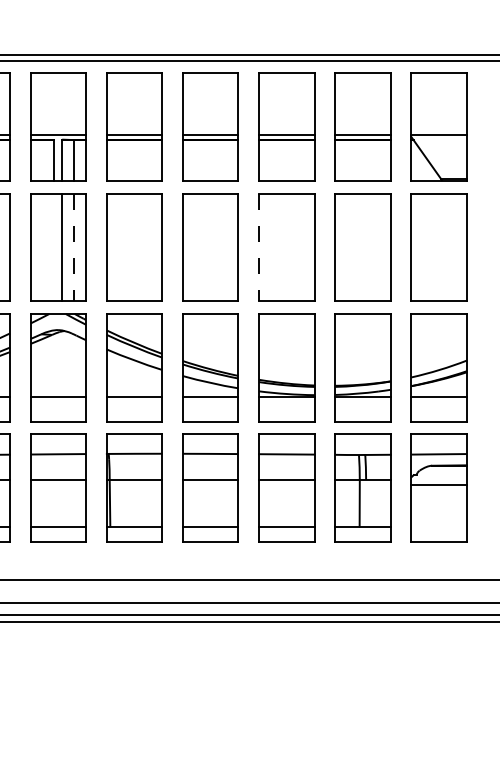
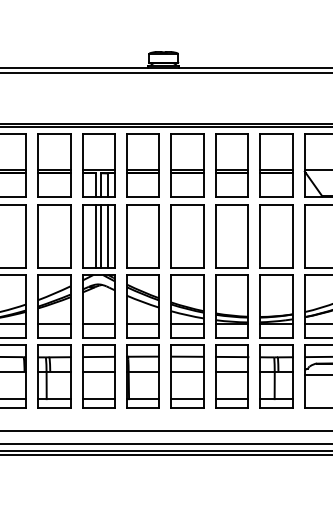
line: (52, 246) -> (95, 235), added
line: (75, 248) -> (108, 236), dashed -> solid
line: (258, 248) -> (215, 236), dashed -> solid

